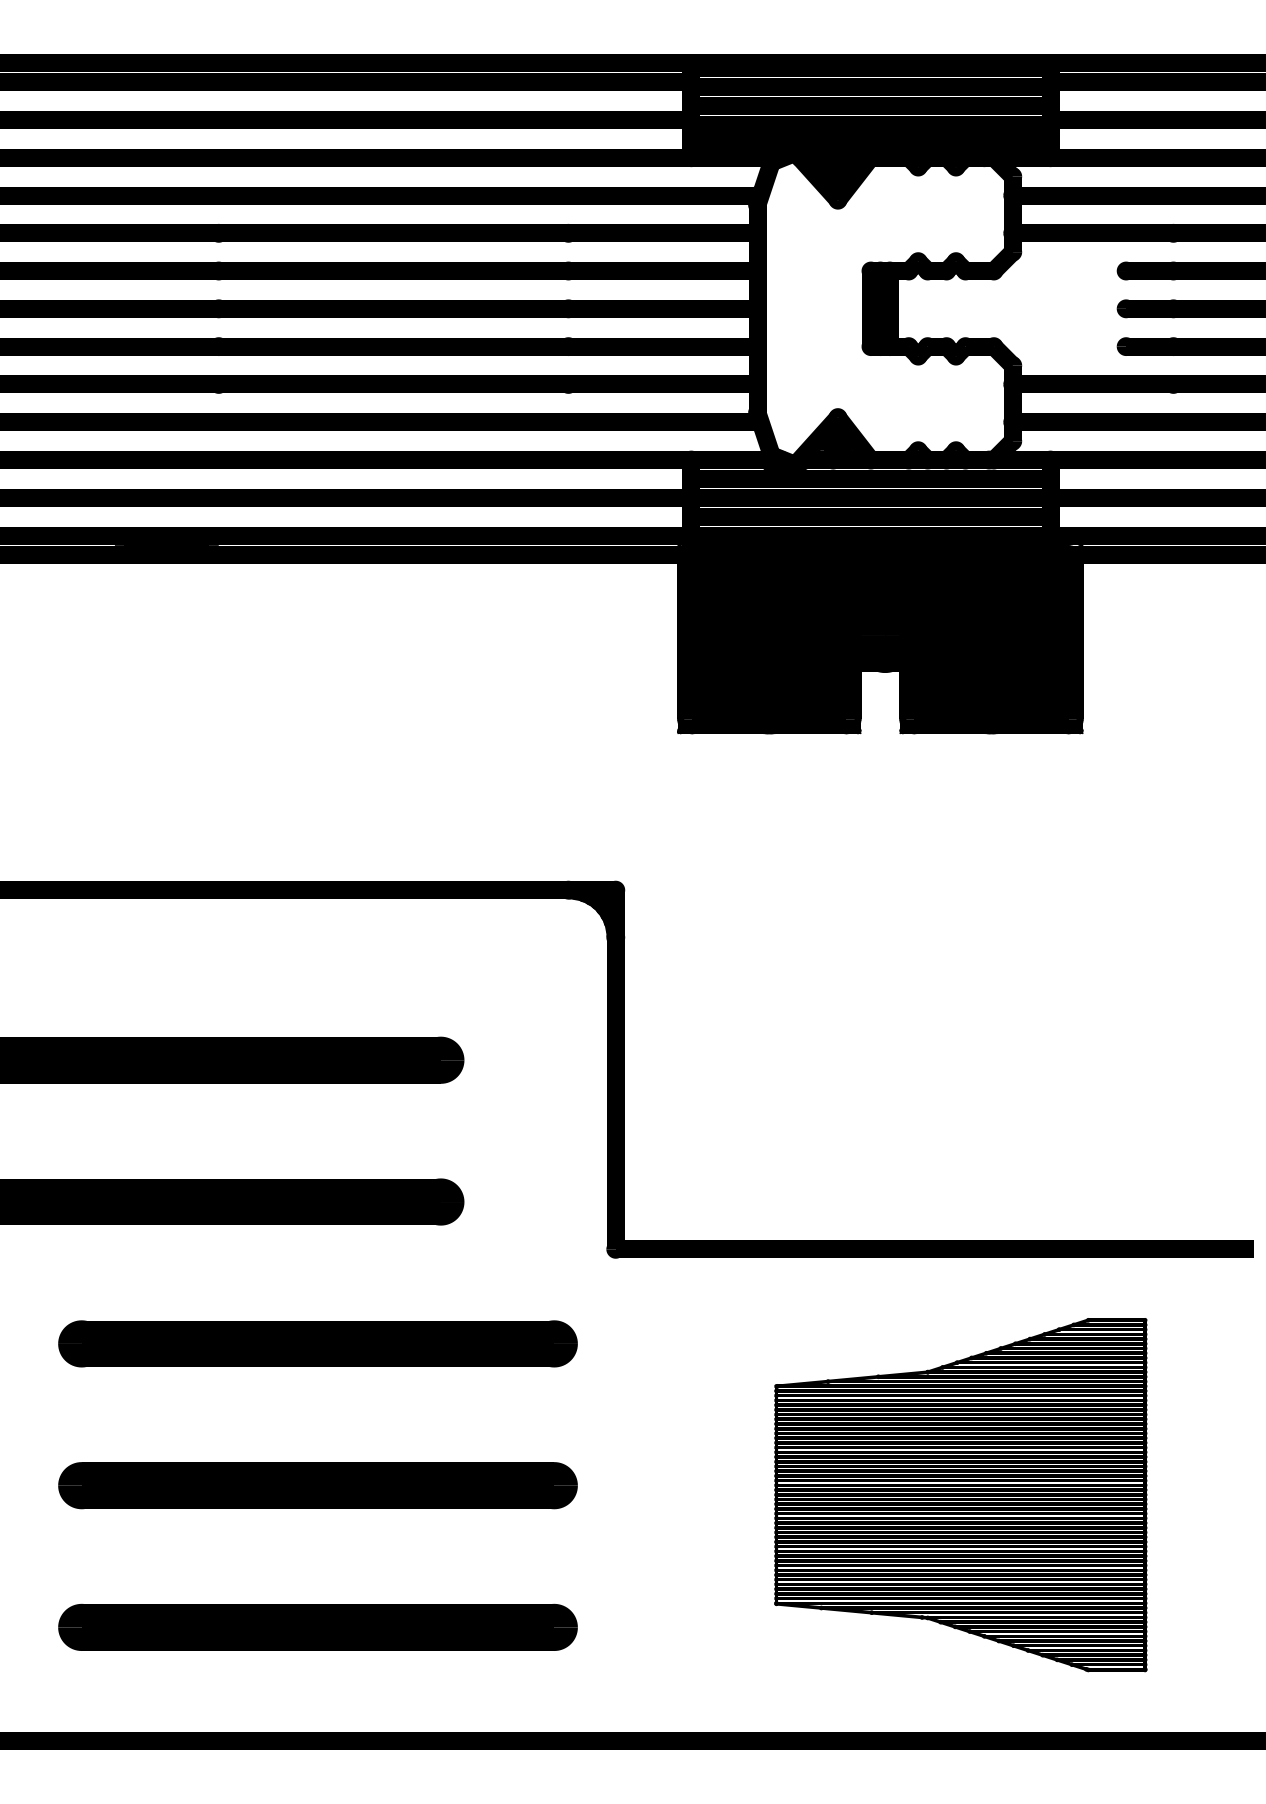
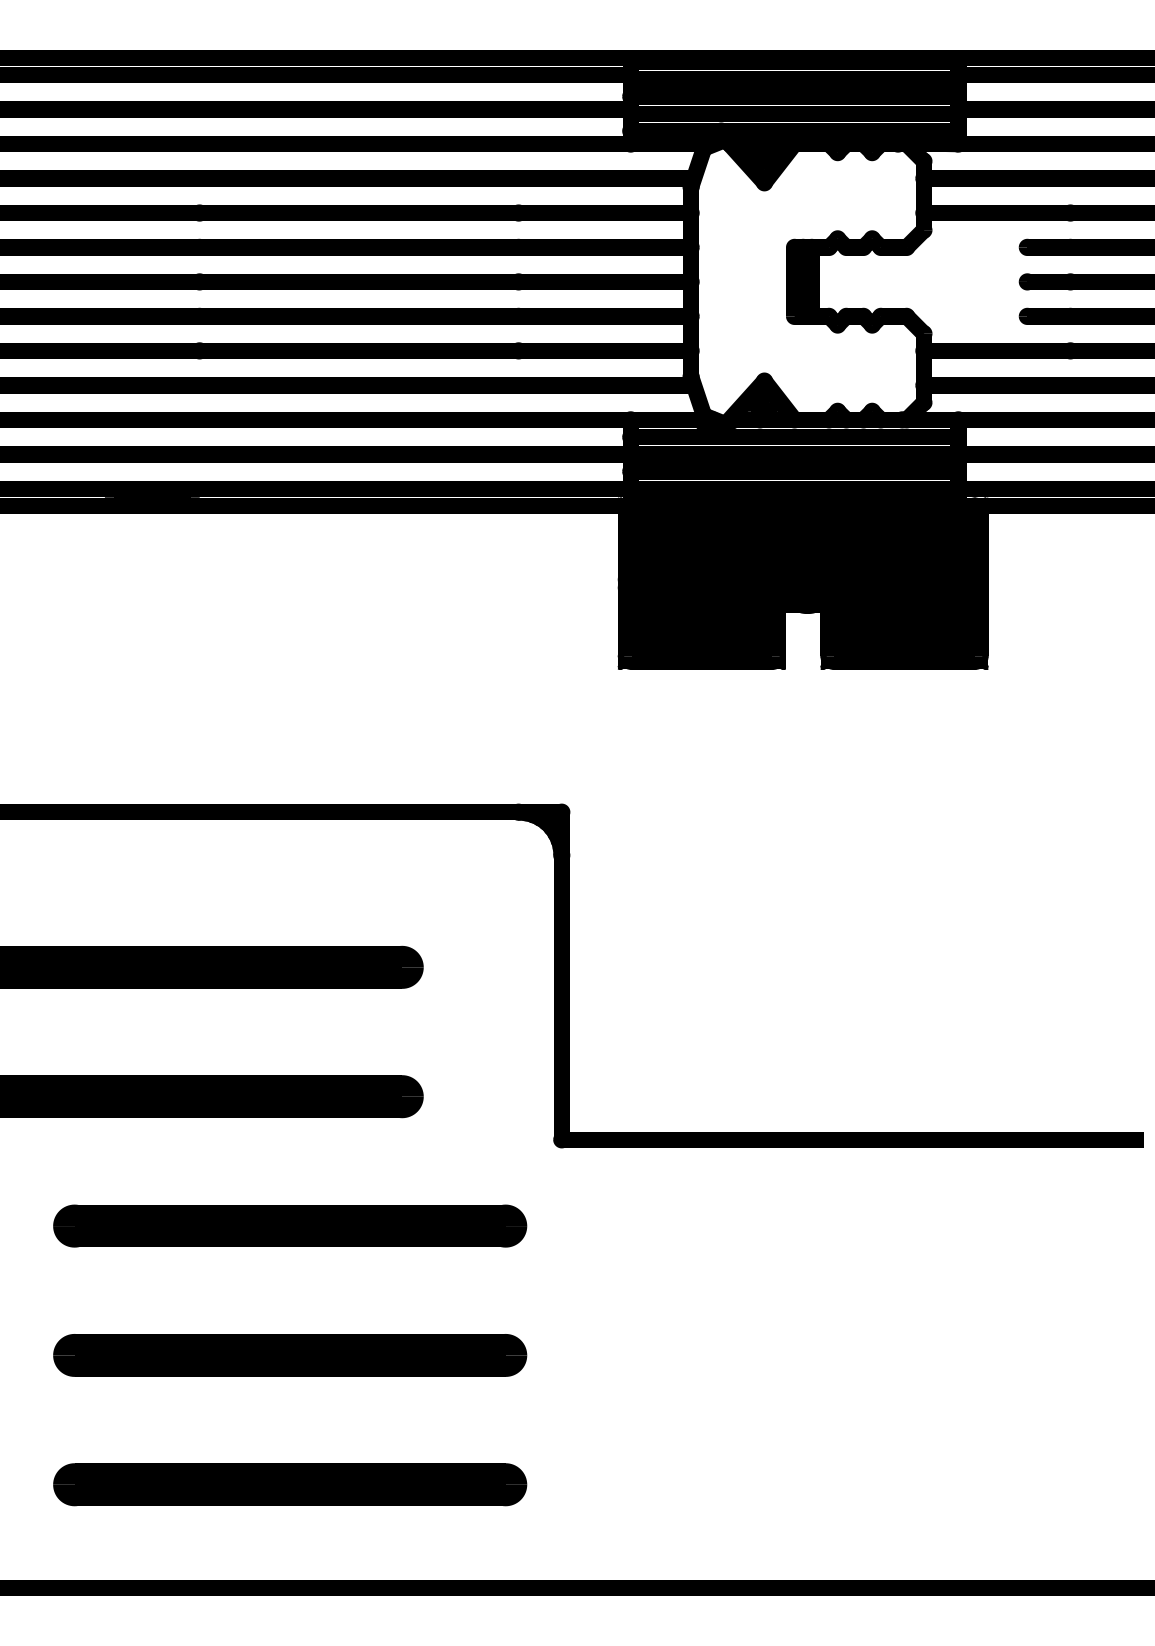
part: (960, 1495) -> (876, 1364), removed

